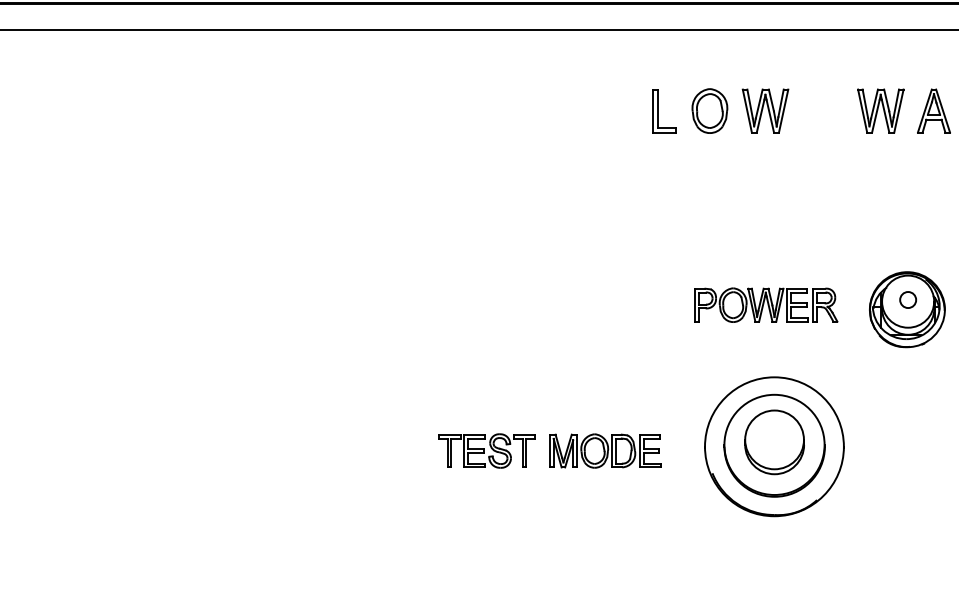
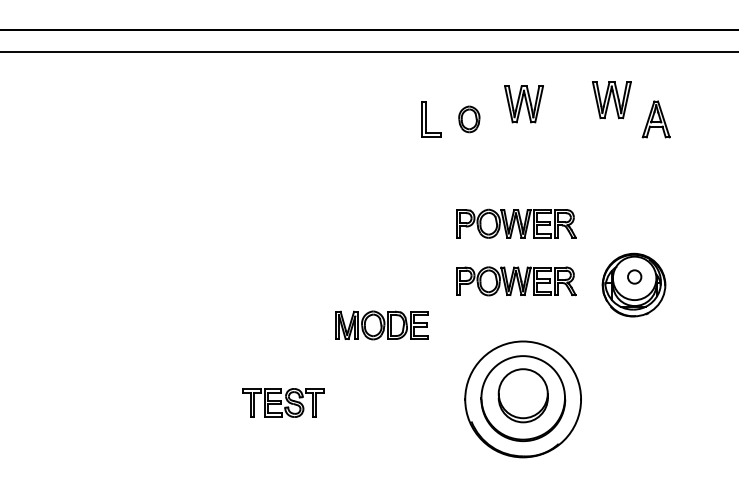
part: (709, 110) -> (468, 118), size x0.7
part: (765, 110) -> (524, 103), moved
part: (880, 110) -> (611, 99), moved
part: (766, 235) -> (516, 223), added
part: (605, 450) -> (382, 324), moved

